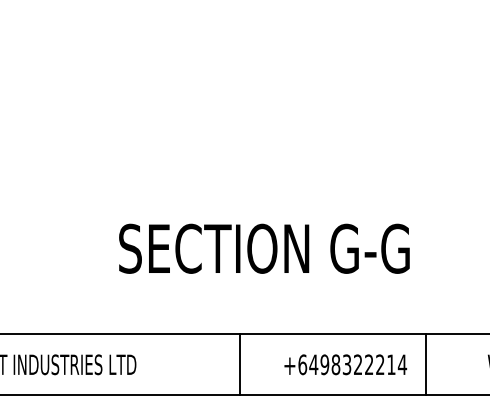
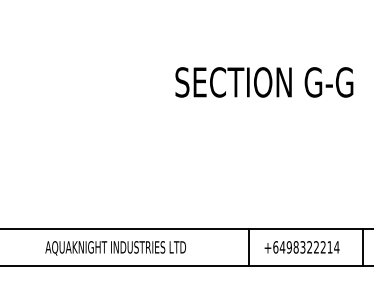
text: (264, 248) -> (264, 82), moved
text: (344, 365) -> (301, 247), moved

